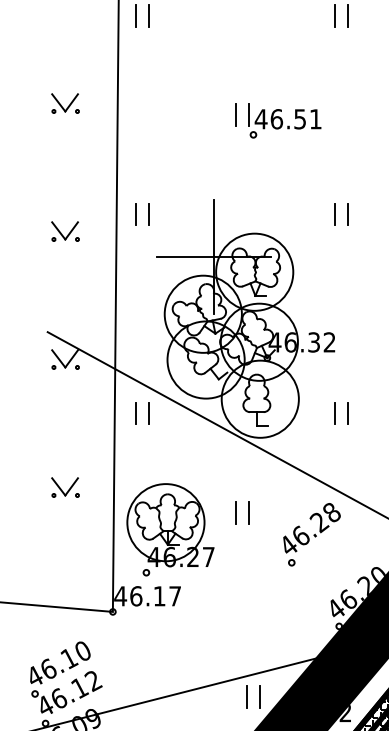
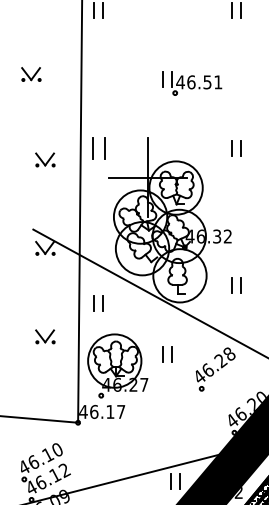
part: (65, 103) -> (31, 74), moved
part: (142, 214) -> (98, 148), size x1.4
part: (142, 413) -> (98, 303), moved

